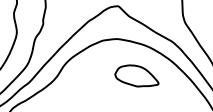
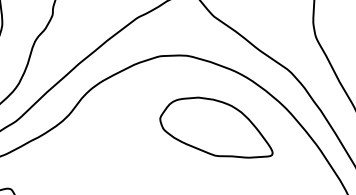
part: (136, 75) -> (216, 126), size x1.43

